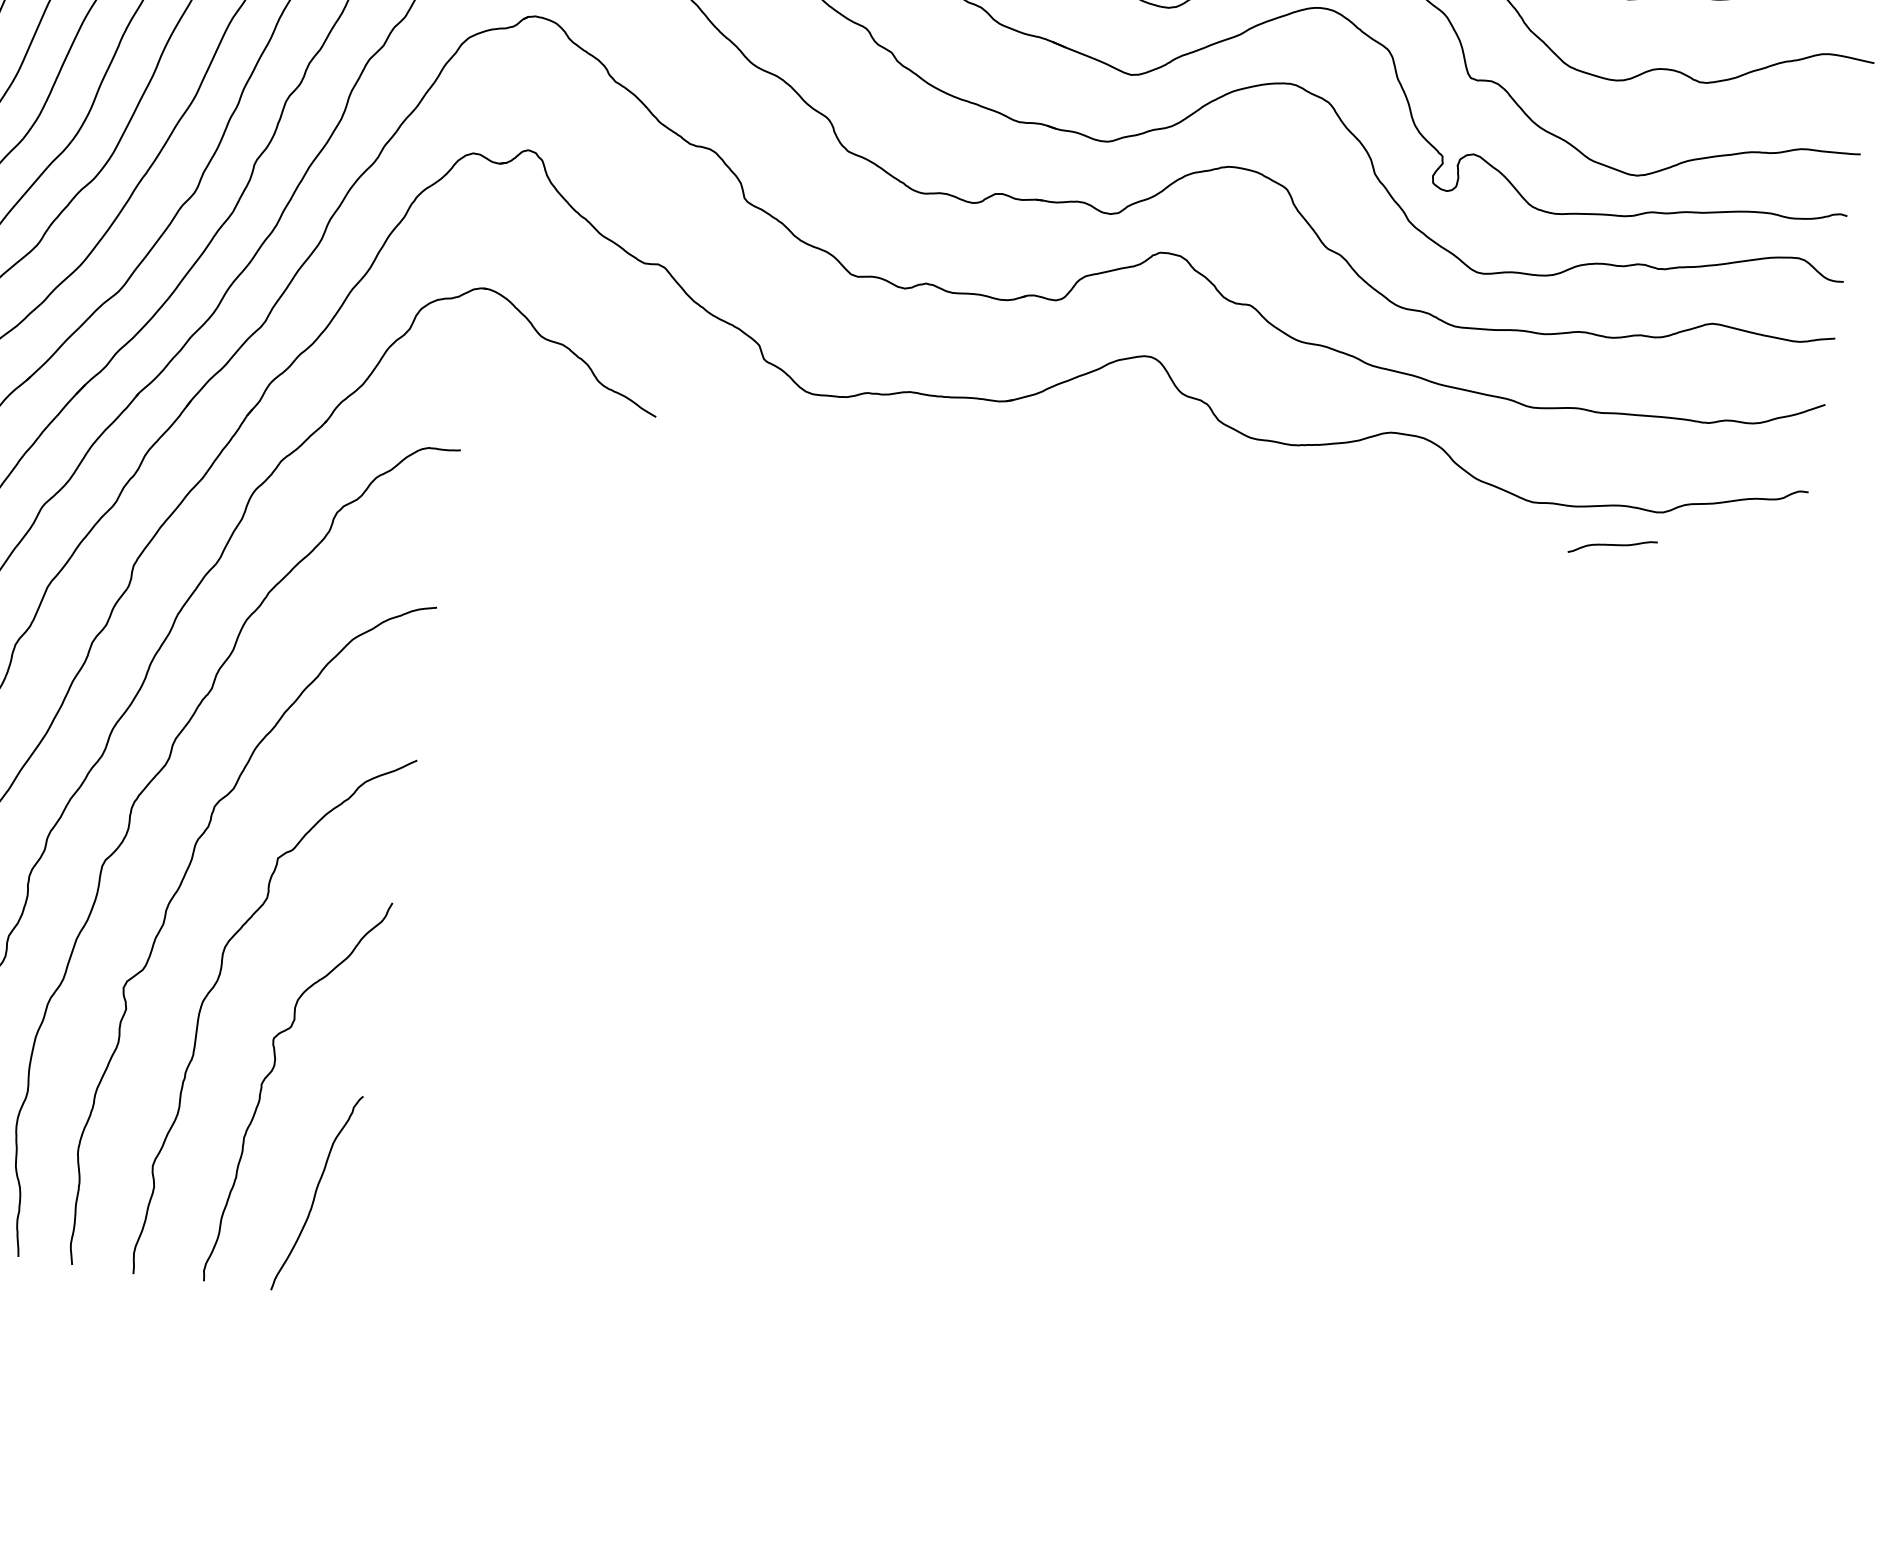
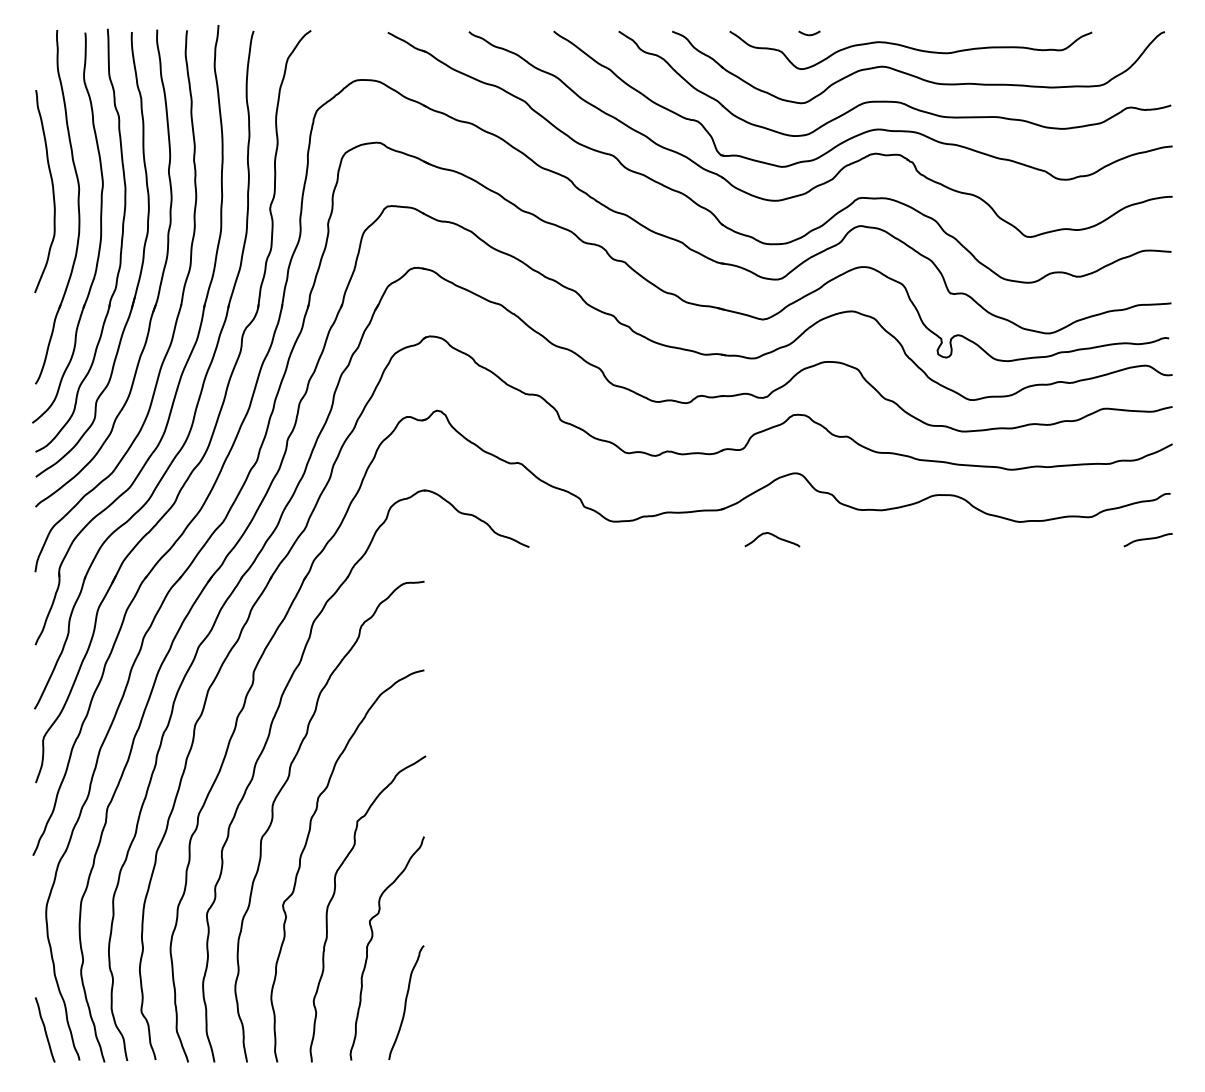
curve: (1092, 462) -> (773, 536), added
curve: (1611, 545) -> (1147, 539), moved

